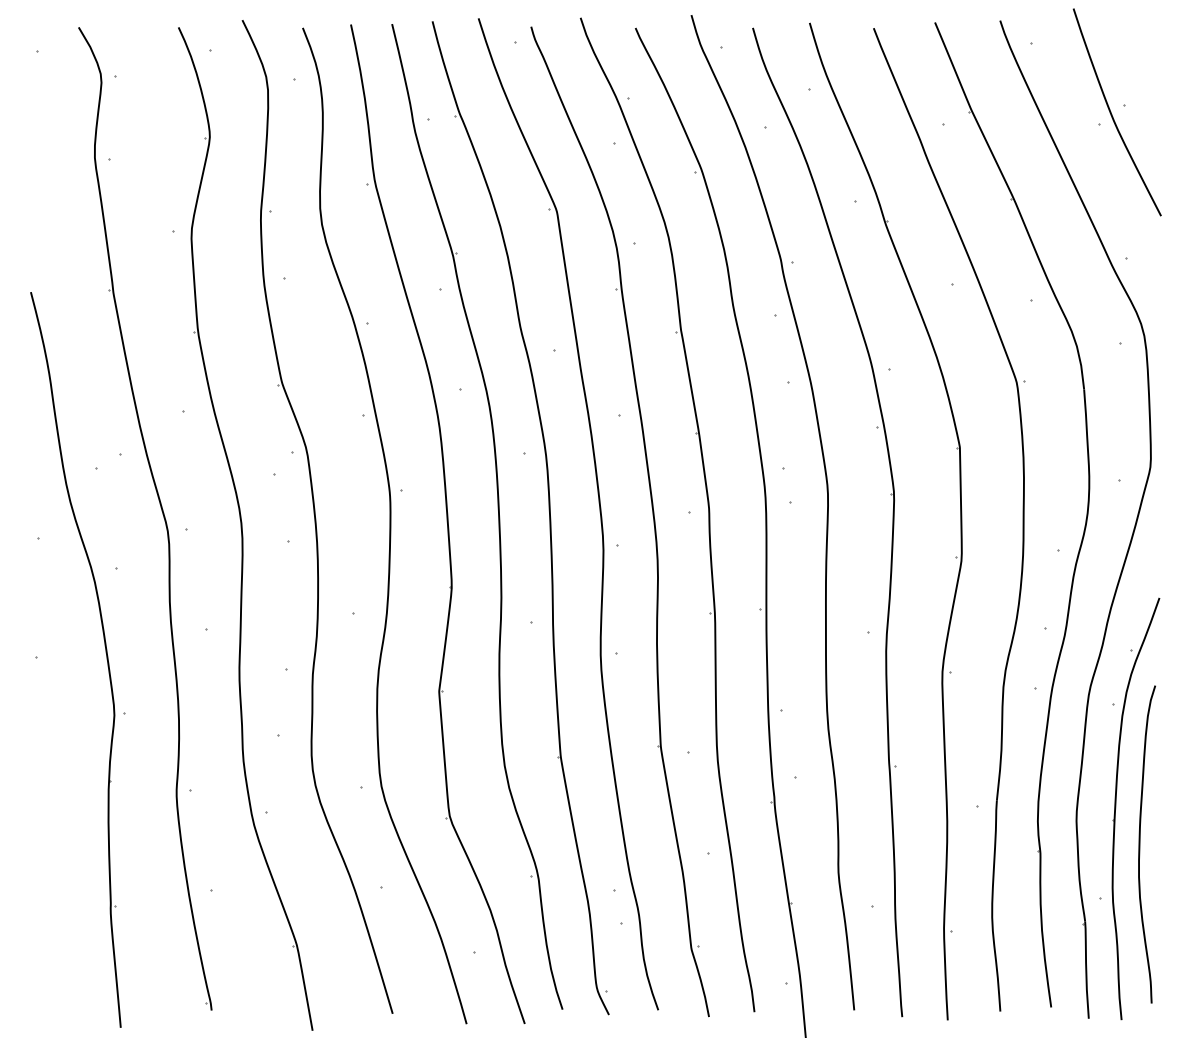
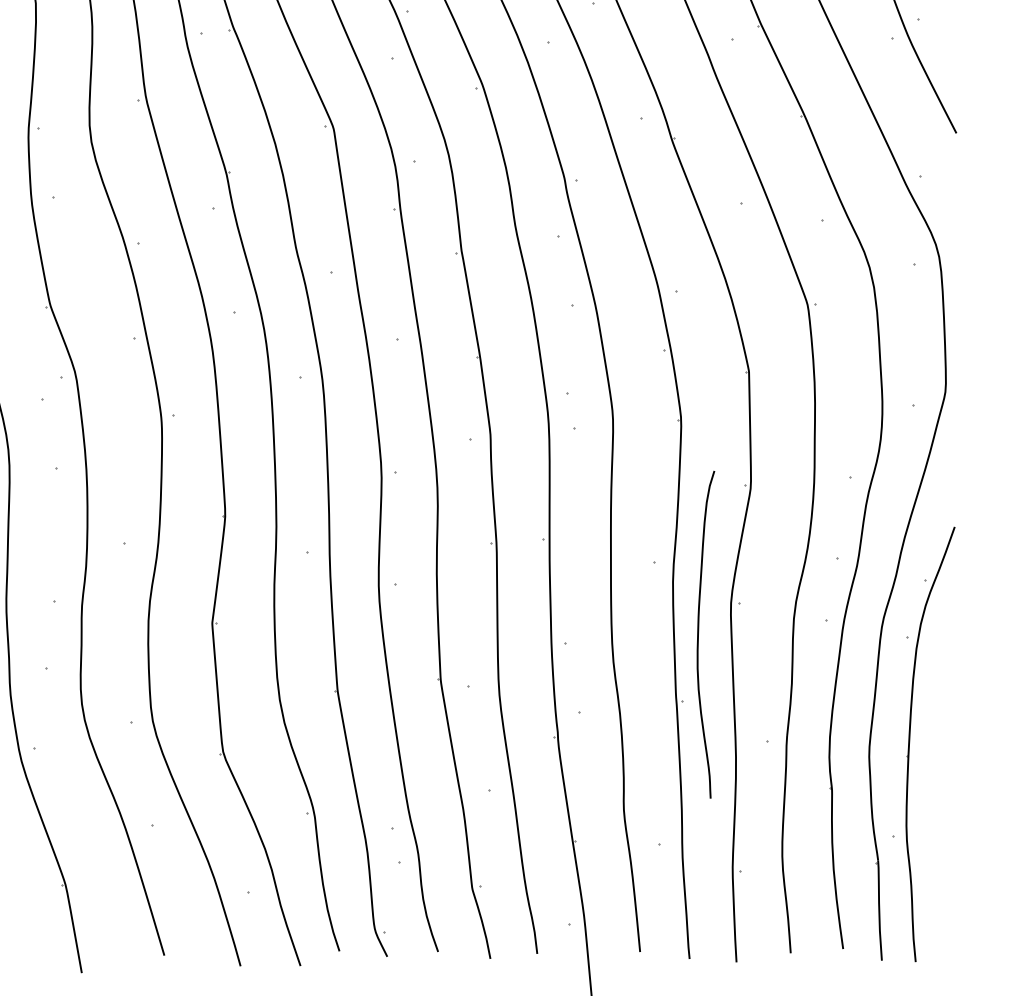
curve: (1140, 844) -> (699, 634), moved

